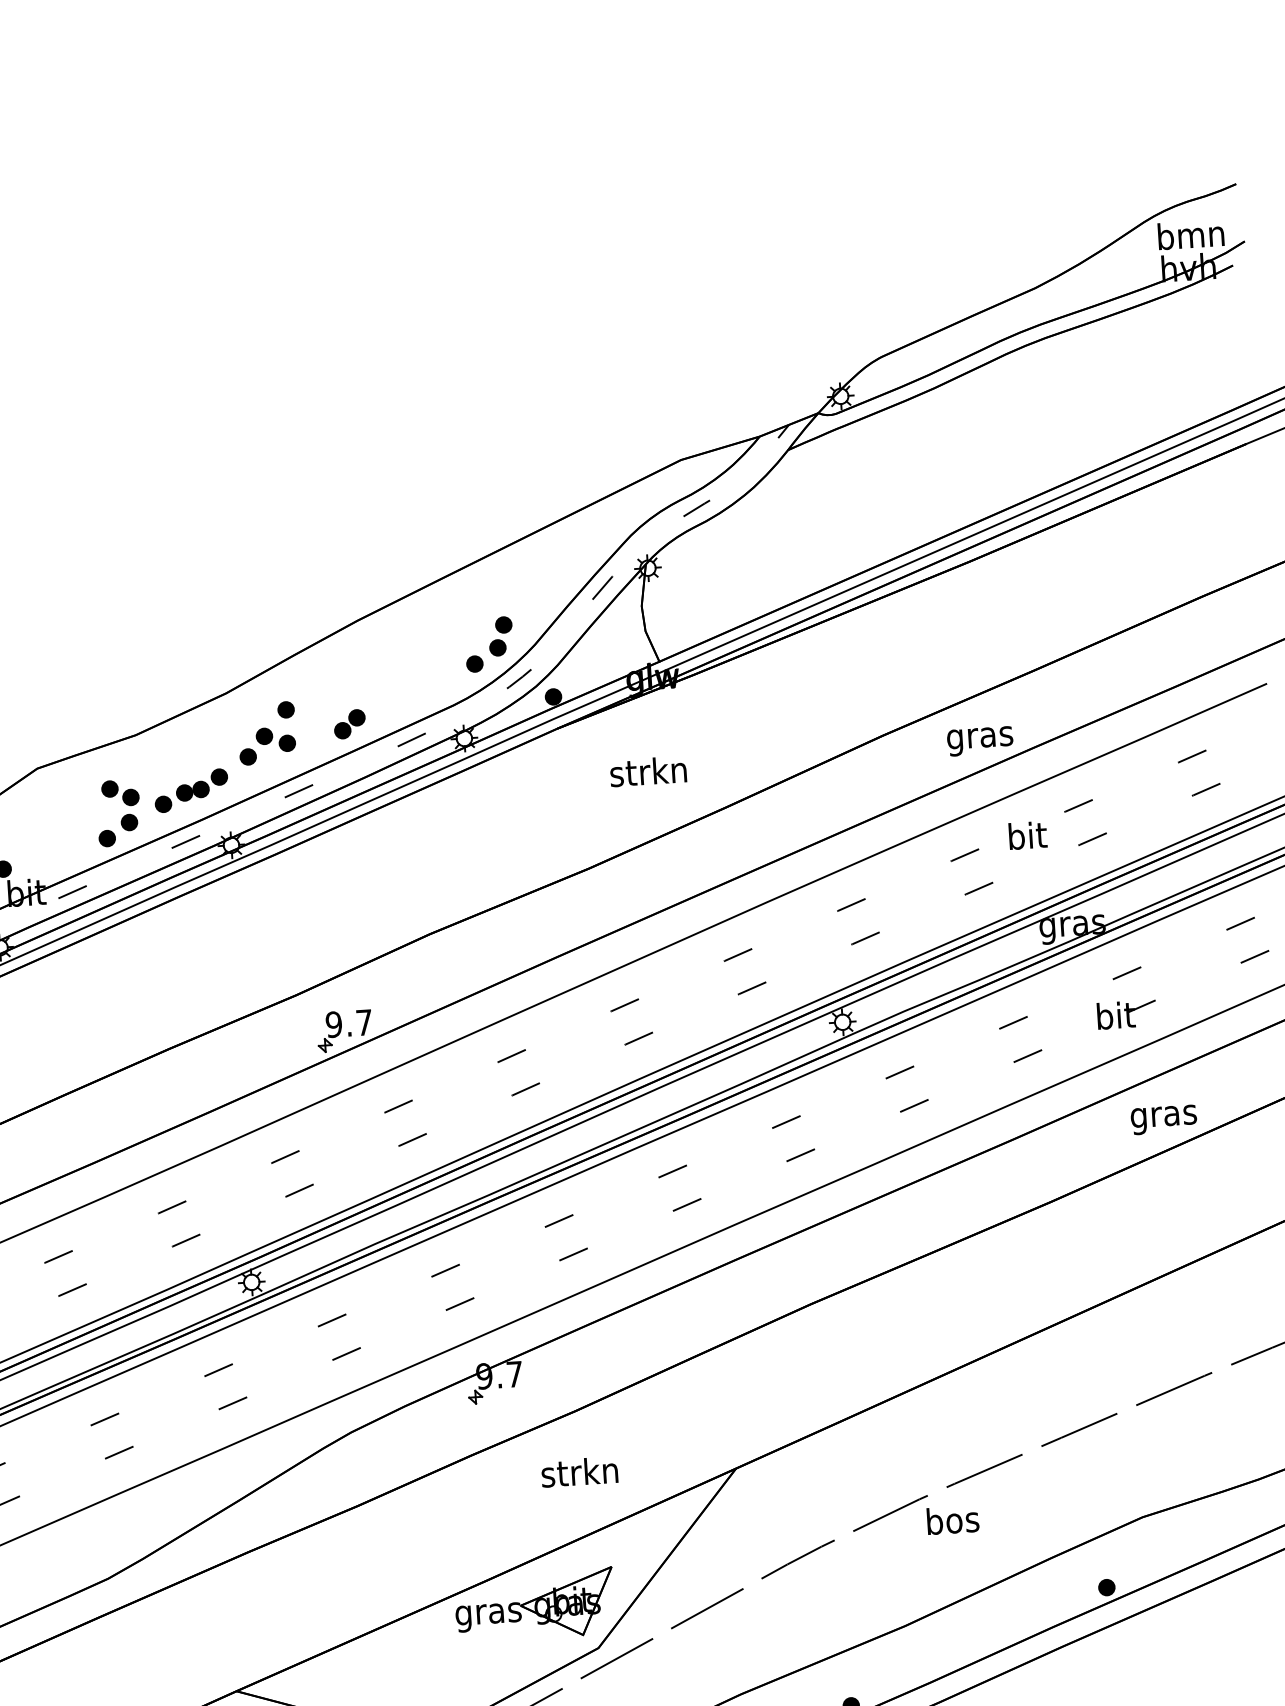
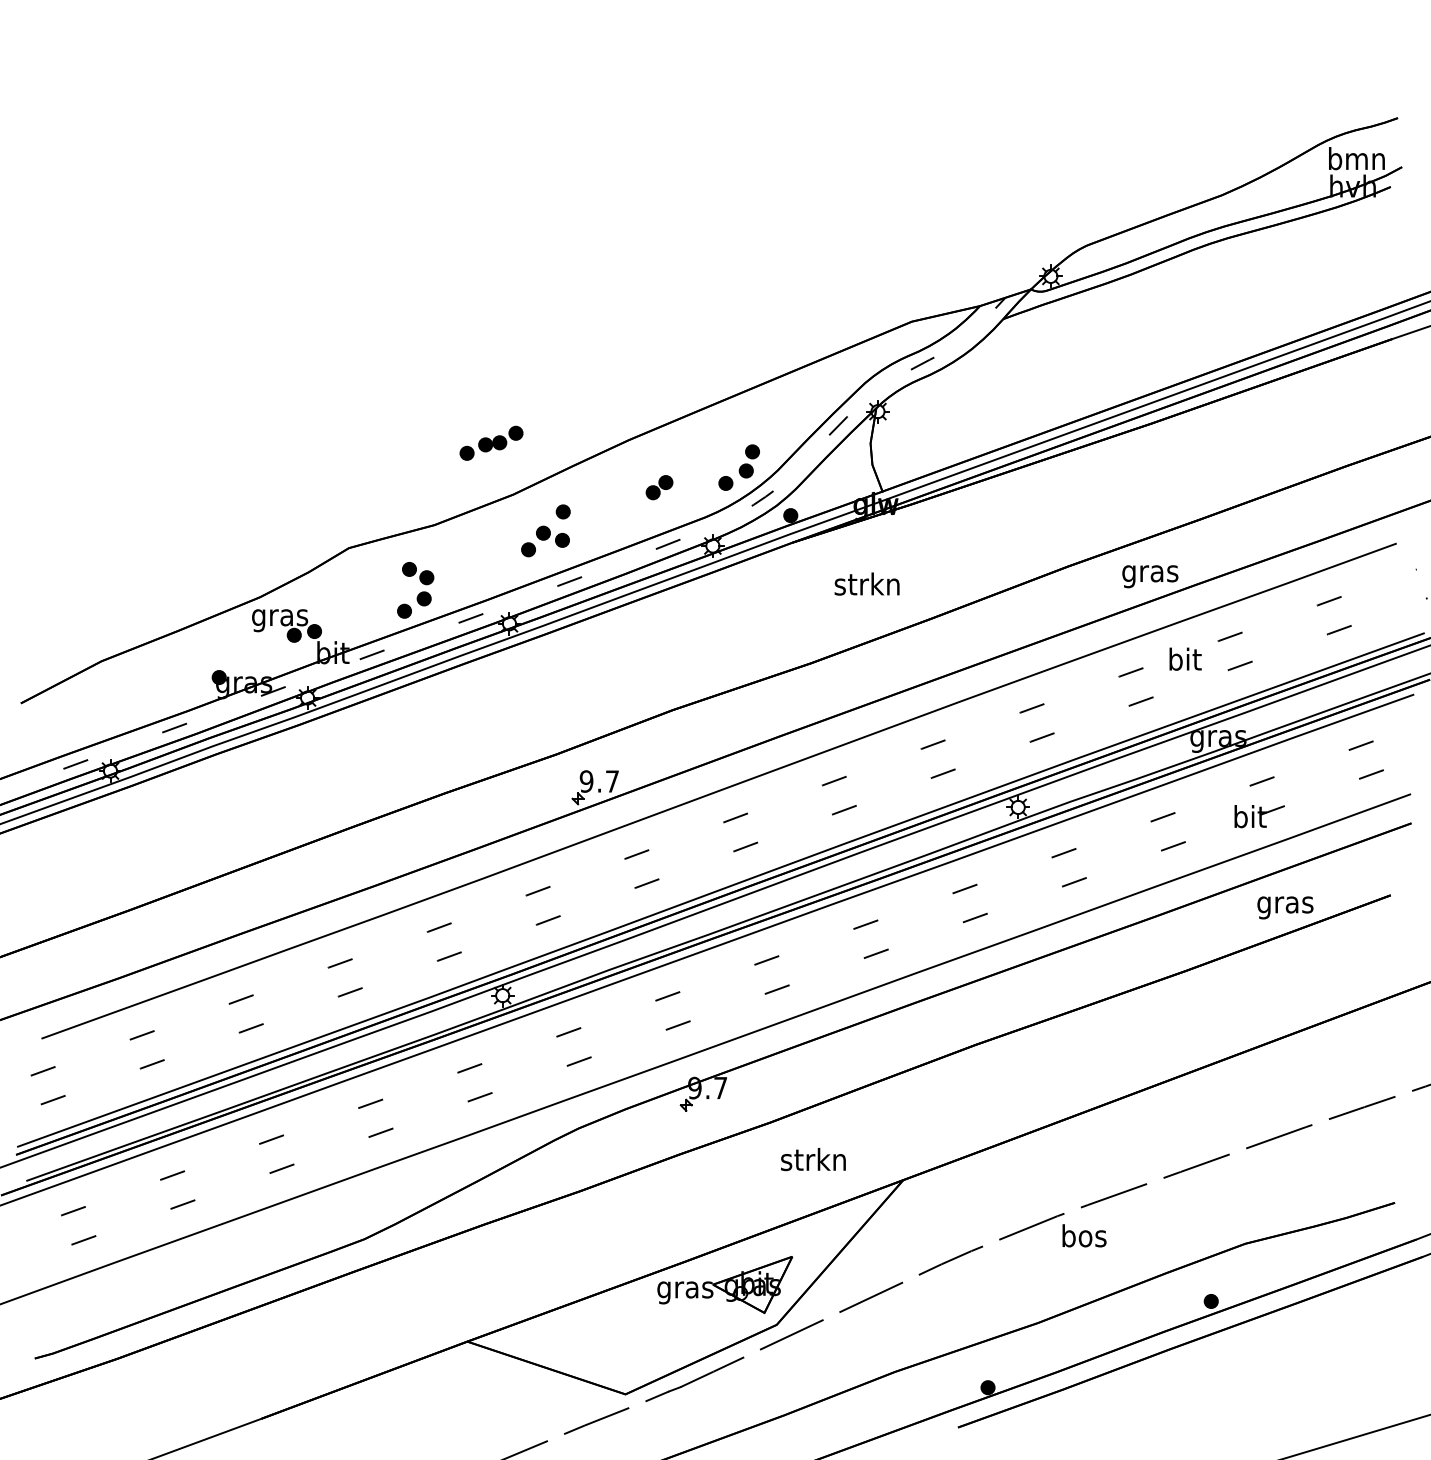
part: (349, 724) -> (659, 487), moved
part: (191, 789) -> (491, 442), moved
text: (579, 1472) -> (813, 1159), moved

